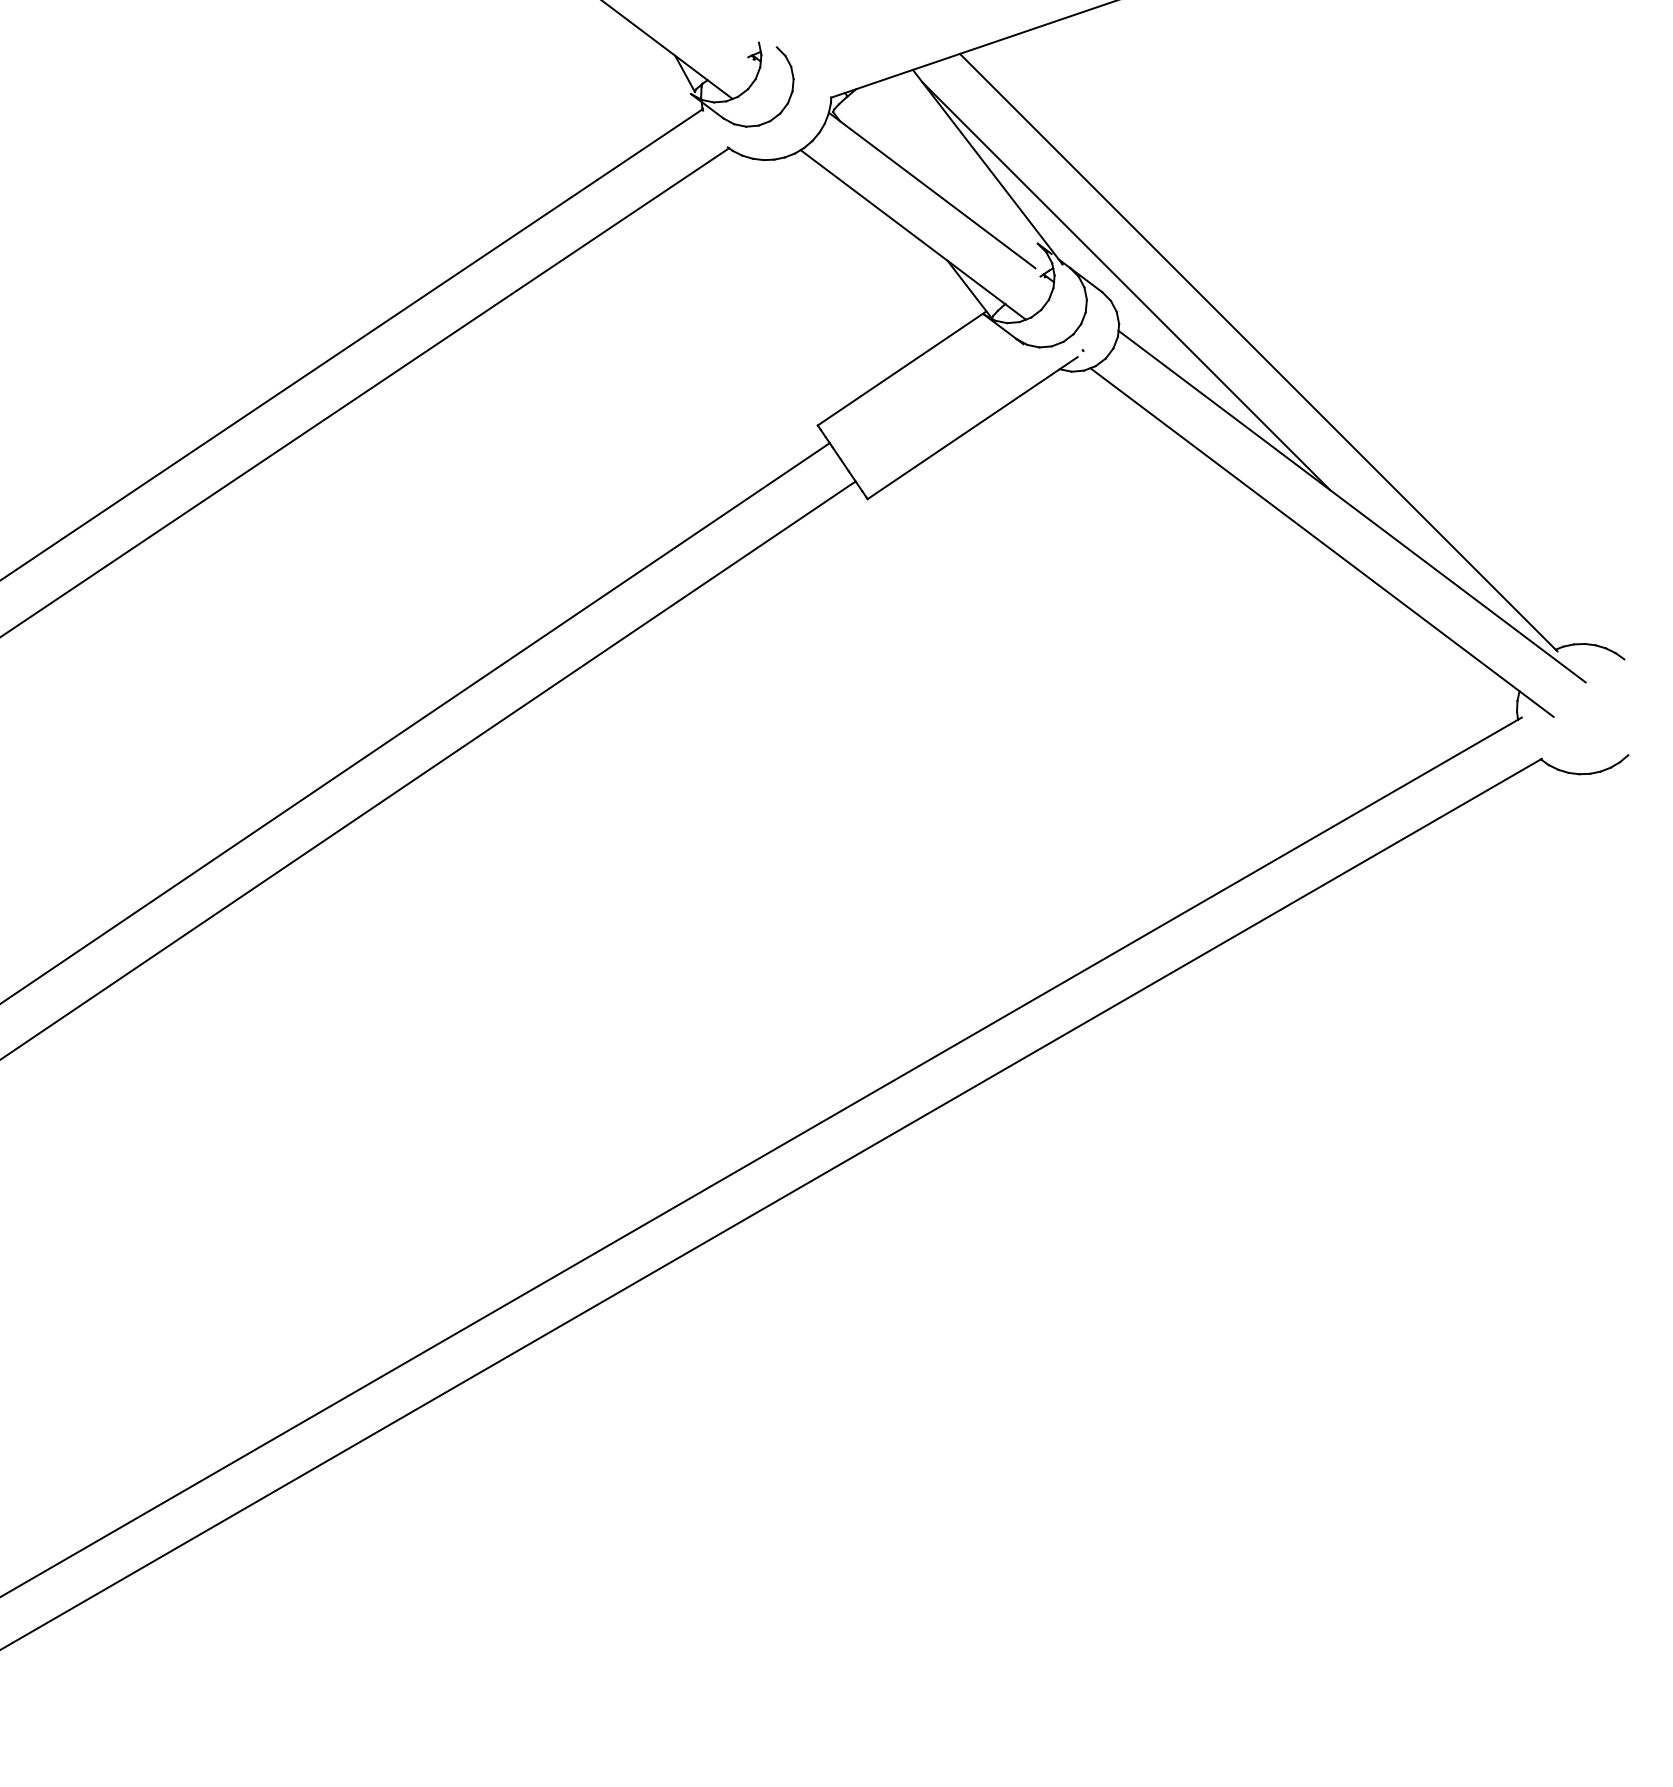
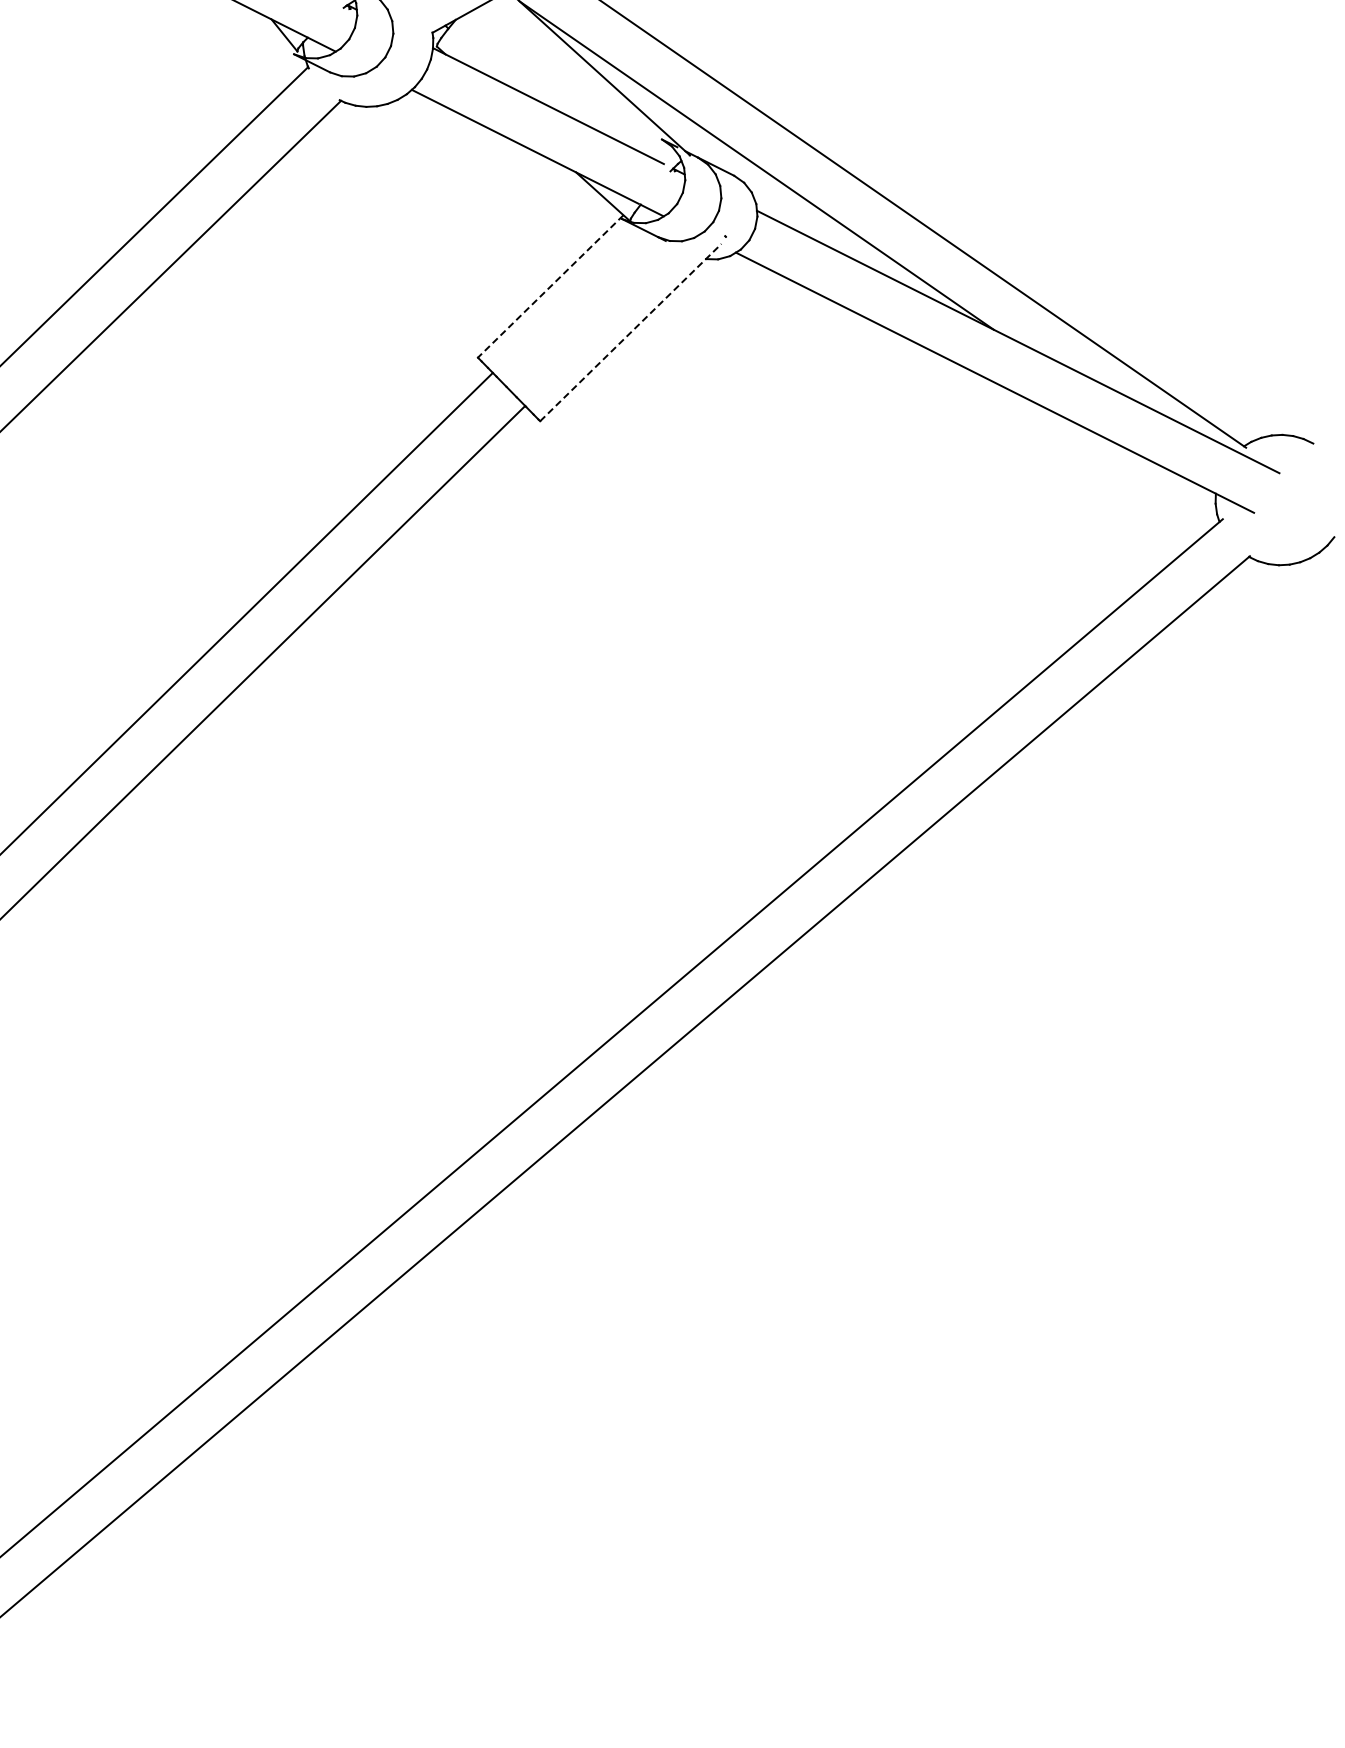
line: (902, 368) -> (551, 286), solid -> dashed
line: (972, 428) -> (630, 333), solid -> dashed

